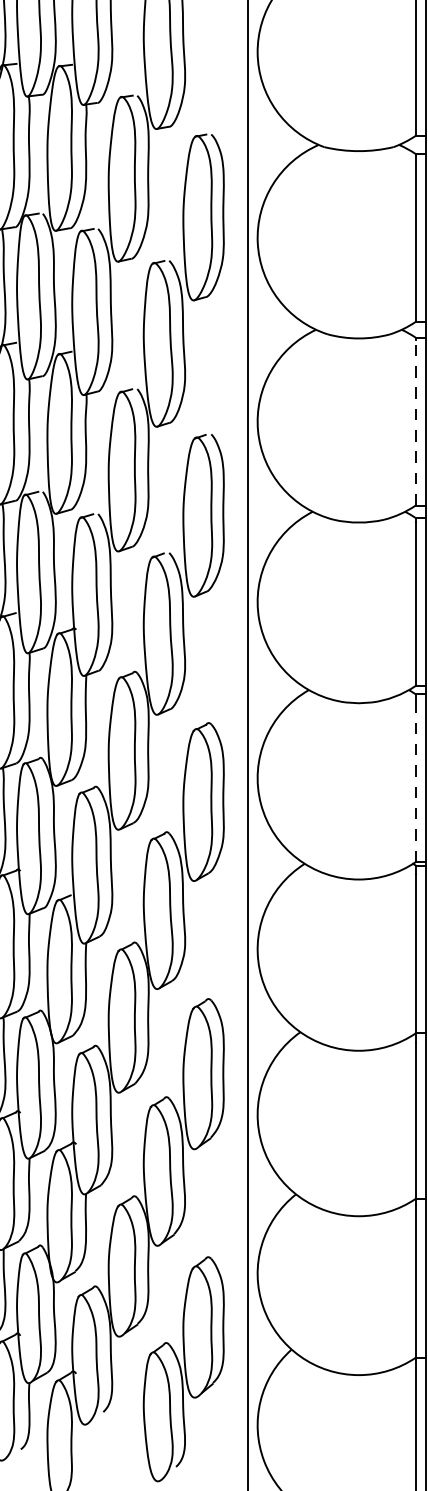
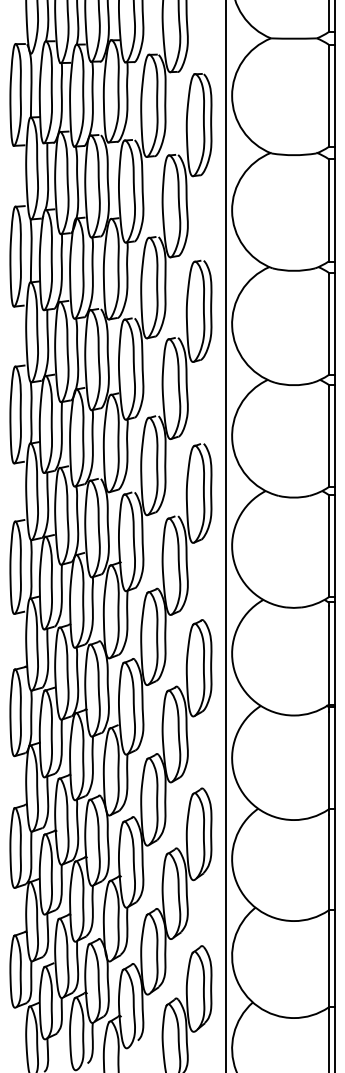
line: (415, 422) -> (328, 436), dashed -> solid
line: (415, 781) -> (328, 655), dashed -> solid

